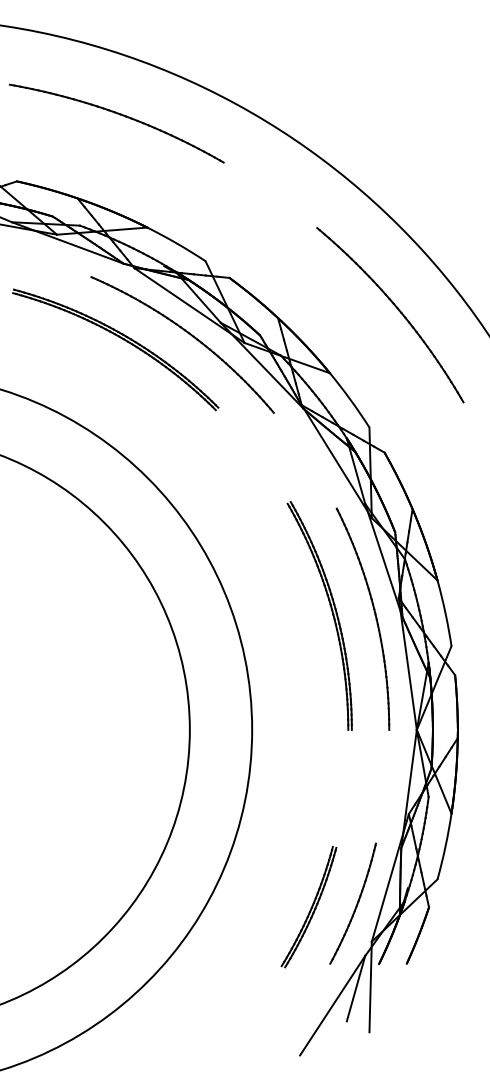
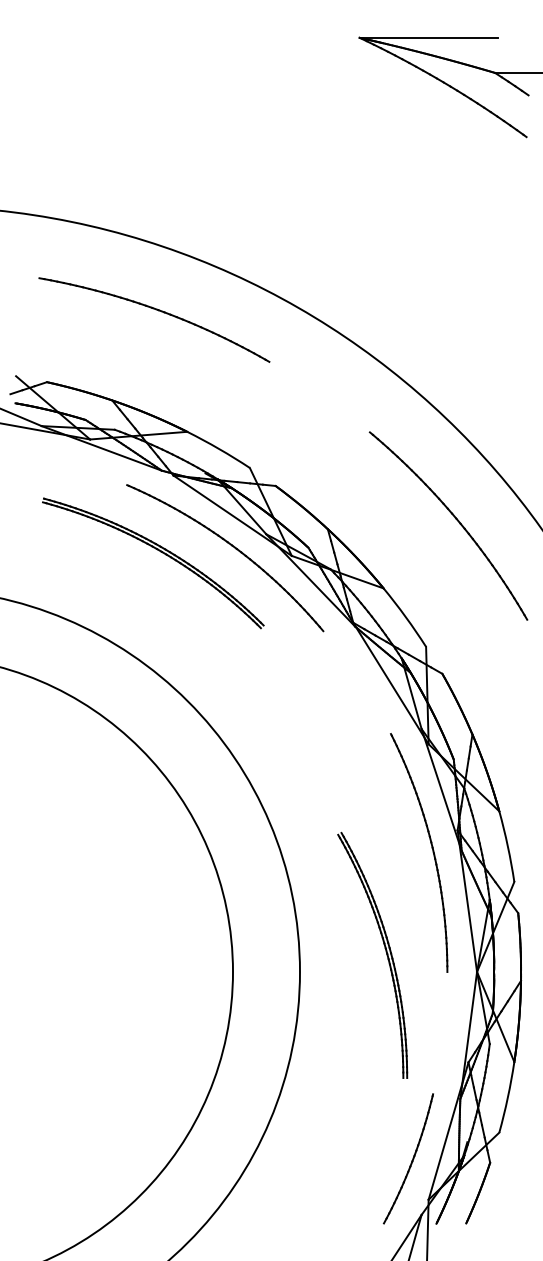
part: (331, 612) -> (385, 951), moved
part: (308, 907) -> (360, 1162), removed

